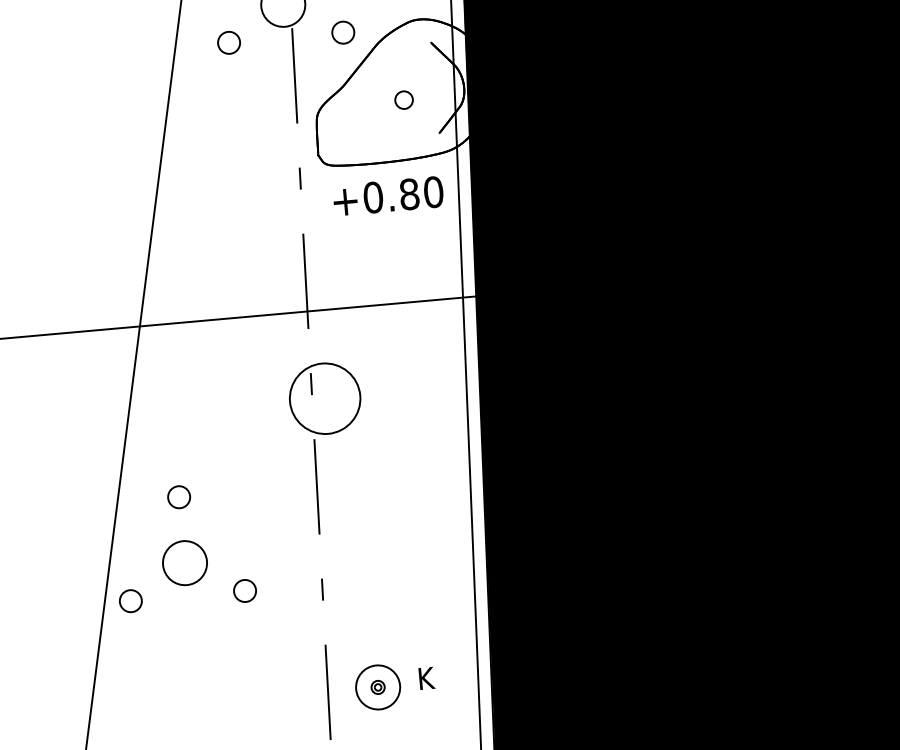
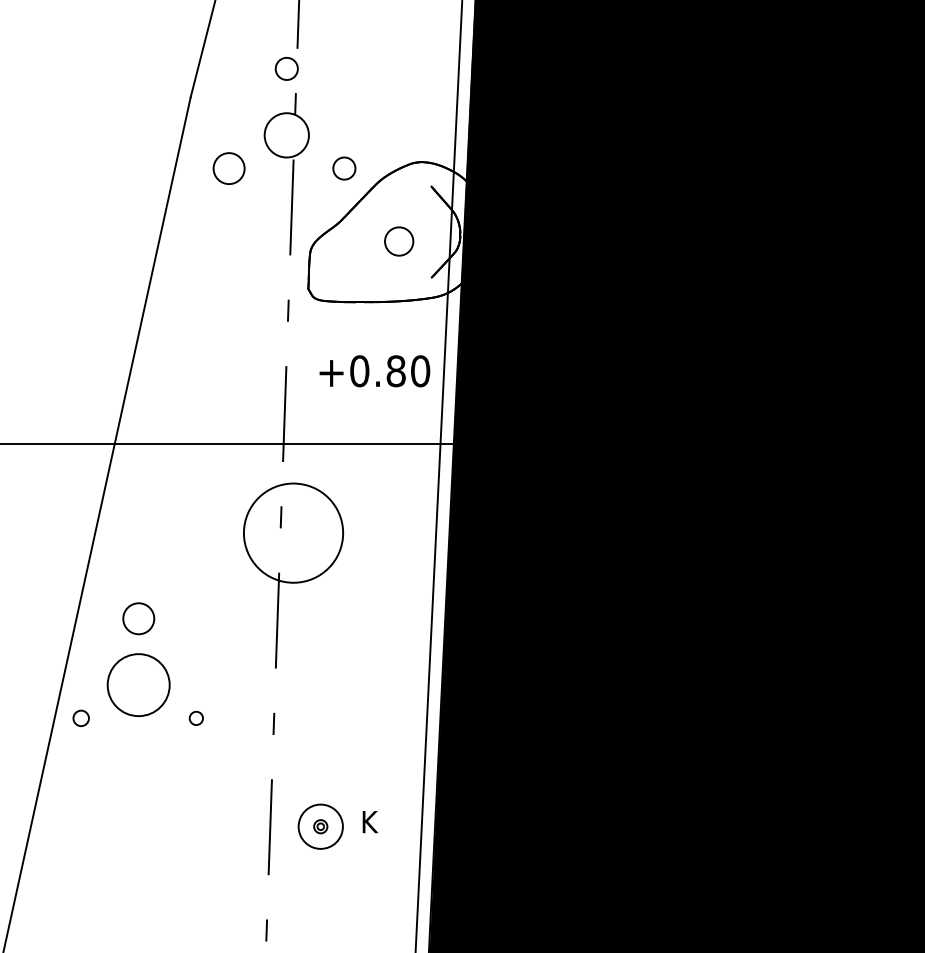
circle: (229, 42) -> (229, 168), size x1.4
circle: (404, 100) -> (399, 241), size x1.6
text: (388, 196) -> (374, 371), moved
circle: (325, 398) -> (293, 532), size x1.4
circle: (178, 497) -> (138, 618), size x1.4
circle: (184, 563) -> (138, 685), size x1.4
circle: (245, 591) -> (196, 718), size x0.6
circle: (131, 601) -> (81, 718), size x0.7

